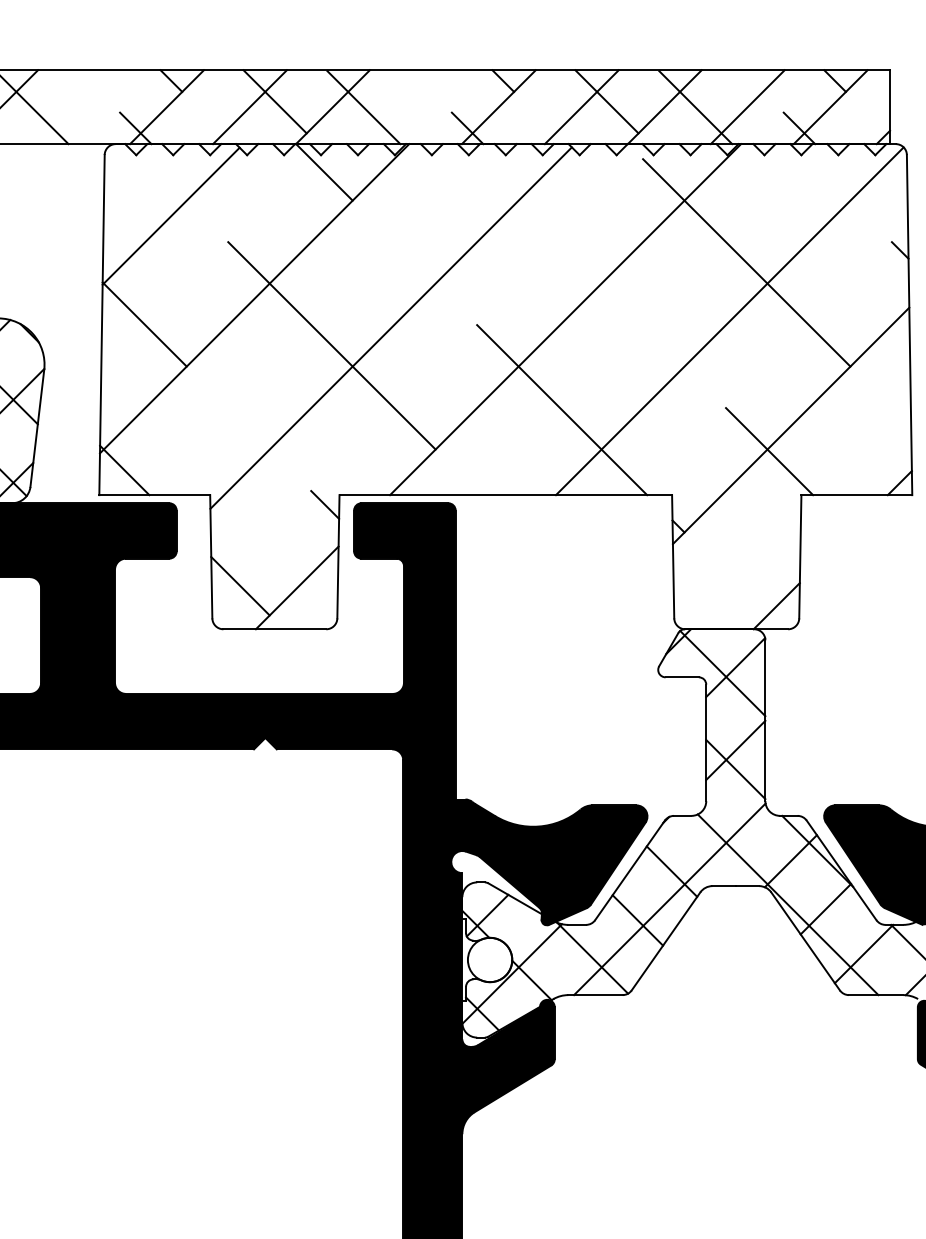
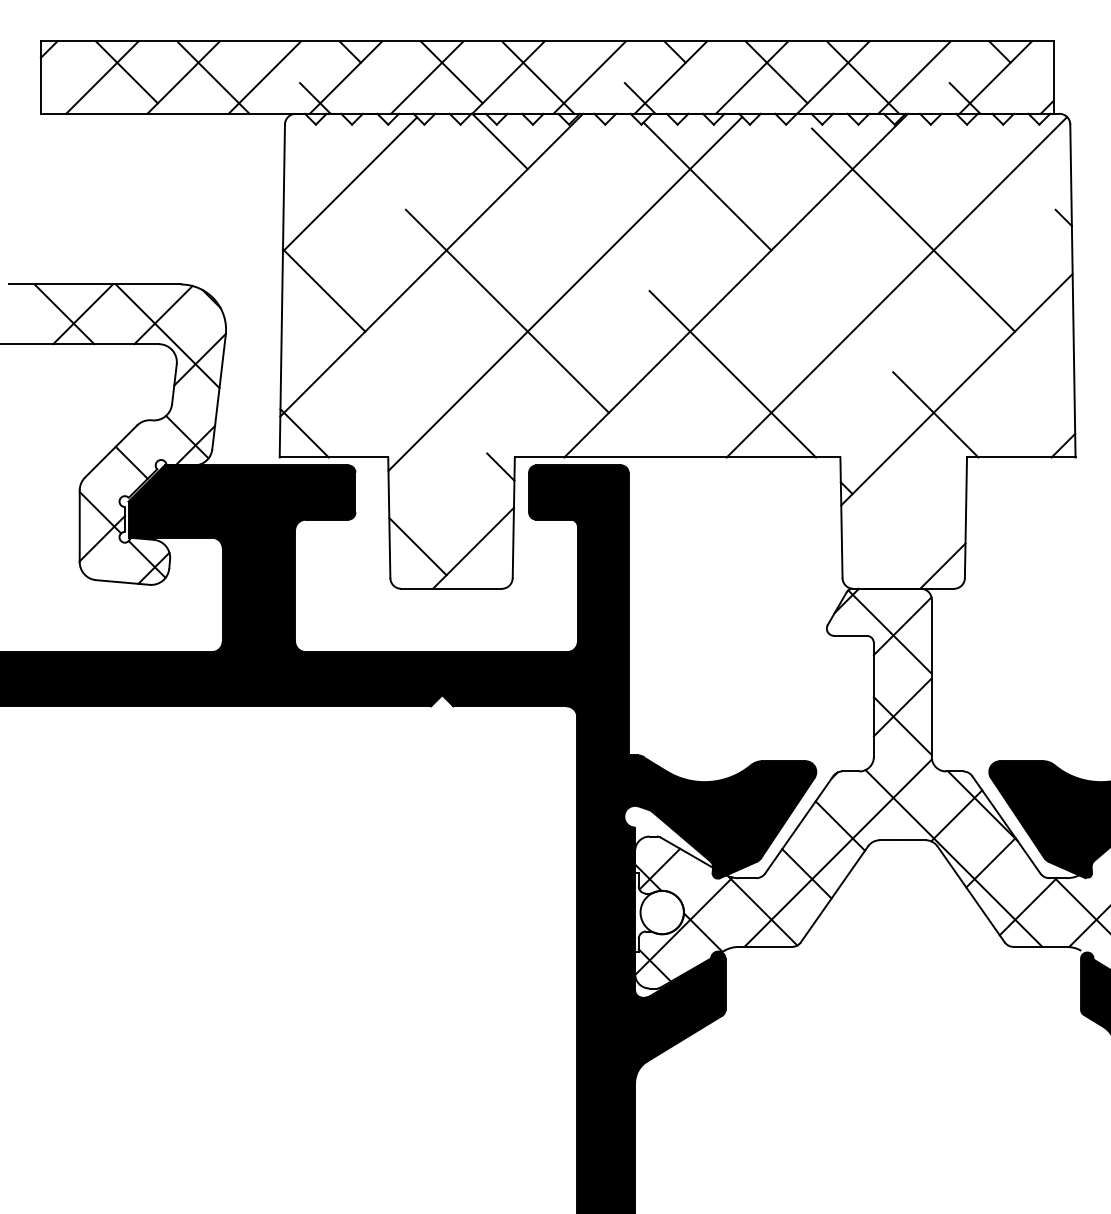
line: (83, 106) -> (264, 77), added
line: (415, 106) -> (589, 77), added
line: (536, 218) -> (707, 186), added

